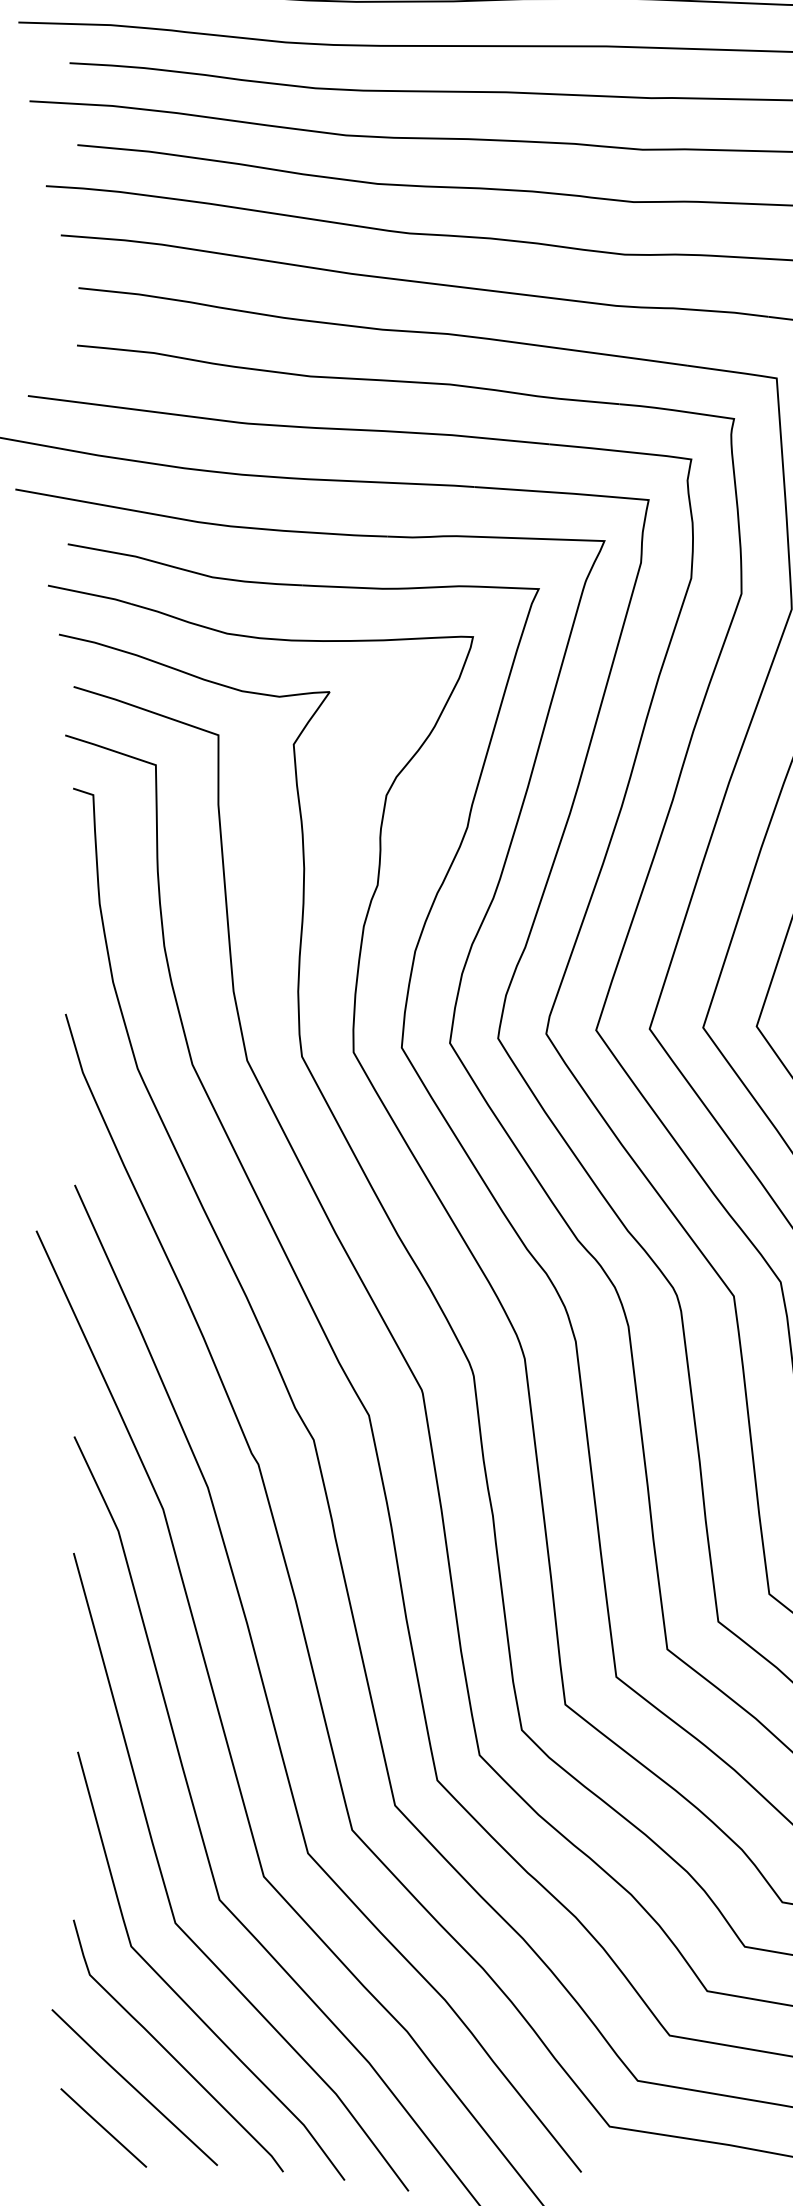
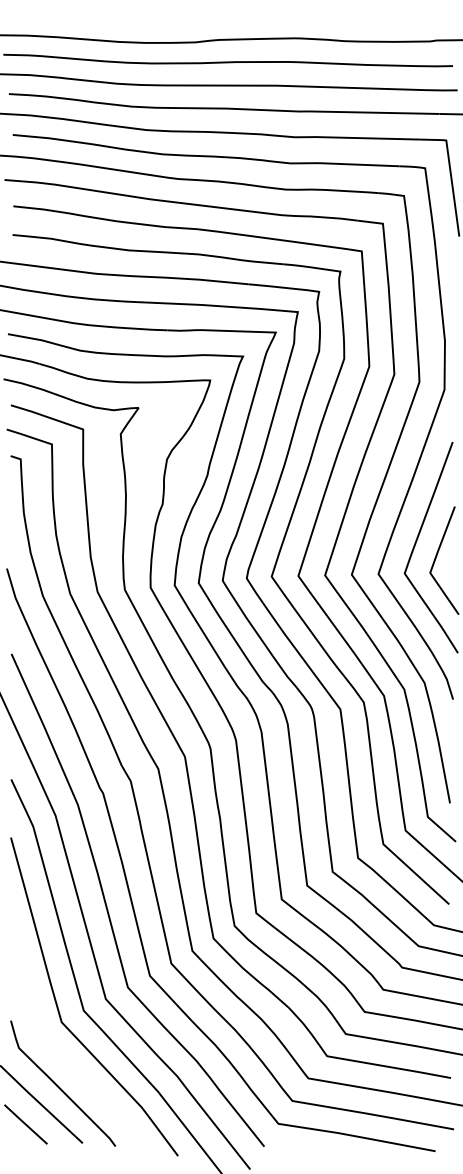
curve: (180, 1995) -> (64, 1058), removed

